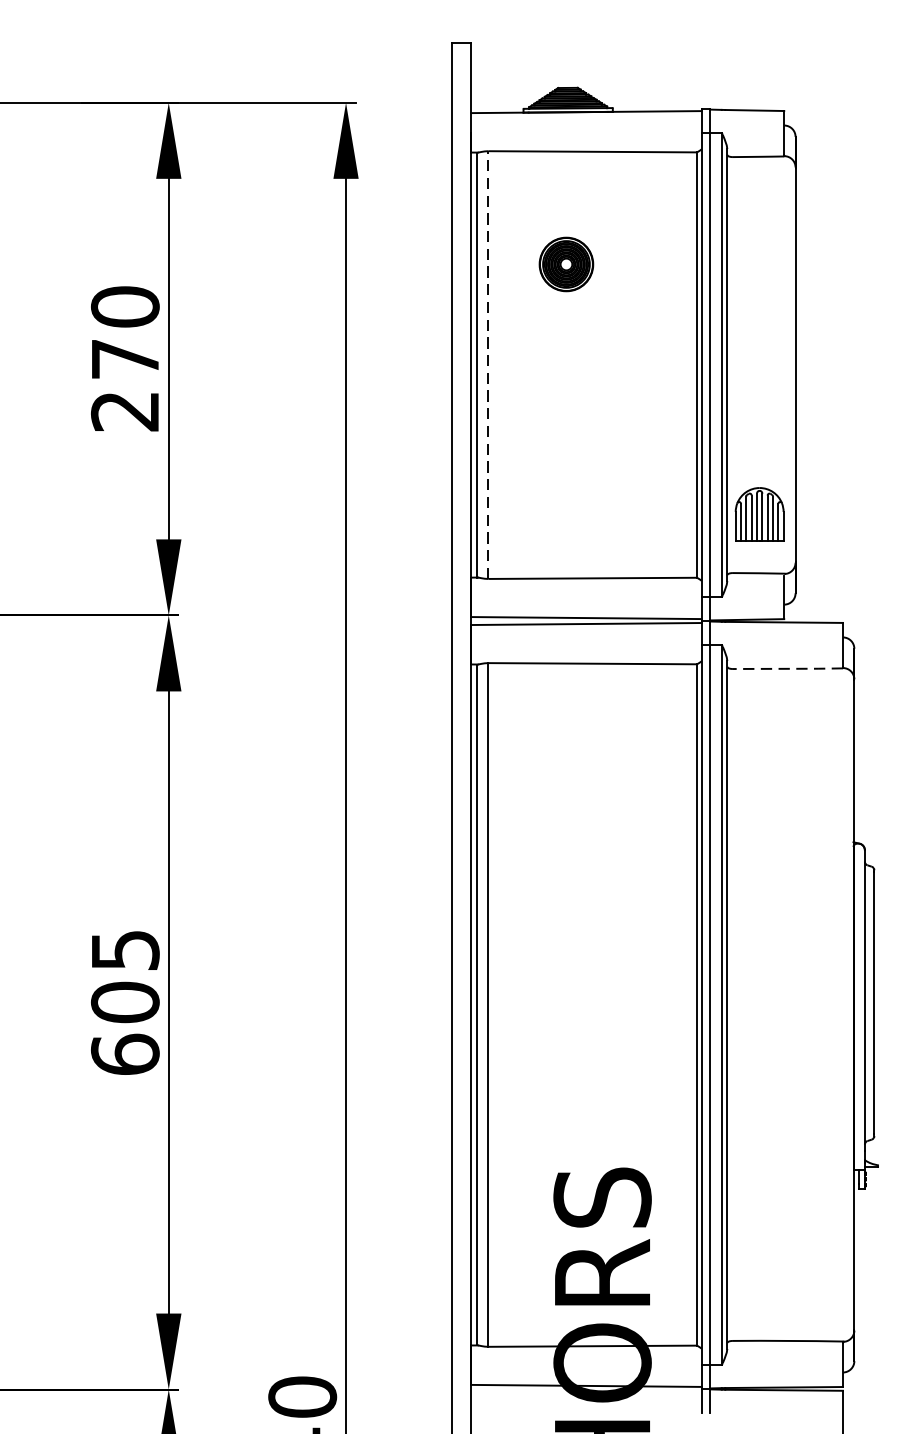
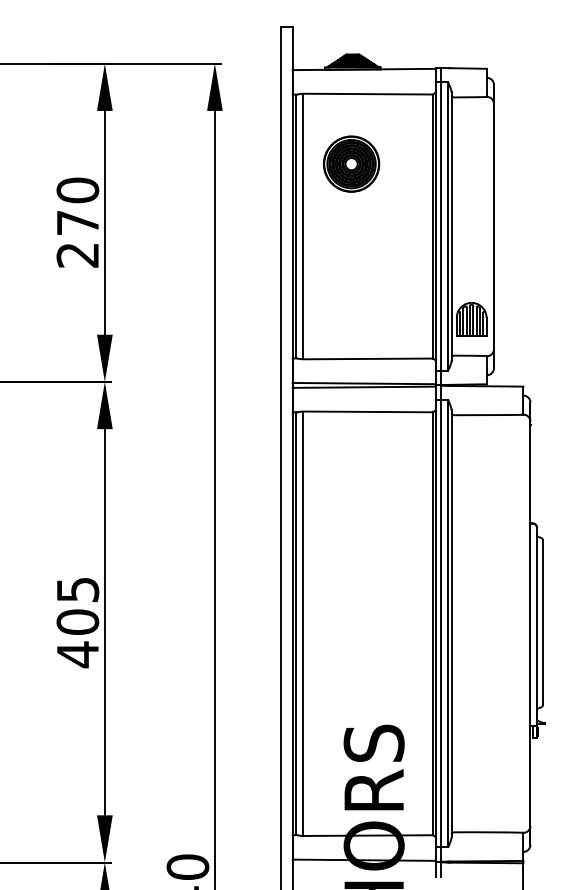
part: (566, 263) -> (351, 163), size x1.67
line: (488, 365) -> (303, 226), dashed -> solid
line: (788, 669) -> (489, 415), dashed -> solid
text: (124, 1054) -> (77, 654), 605 -> 405

